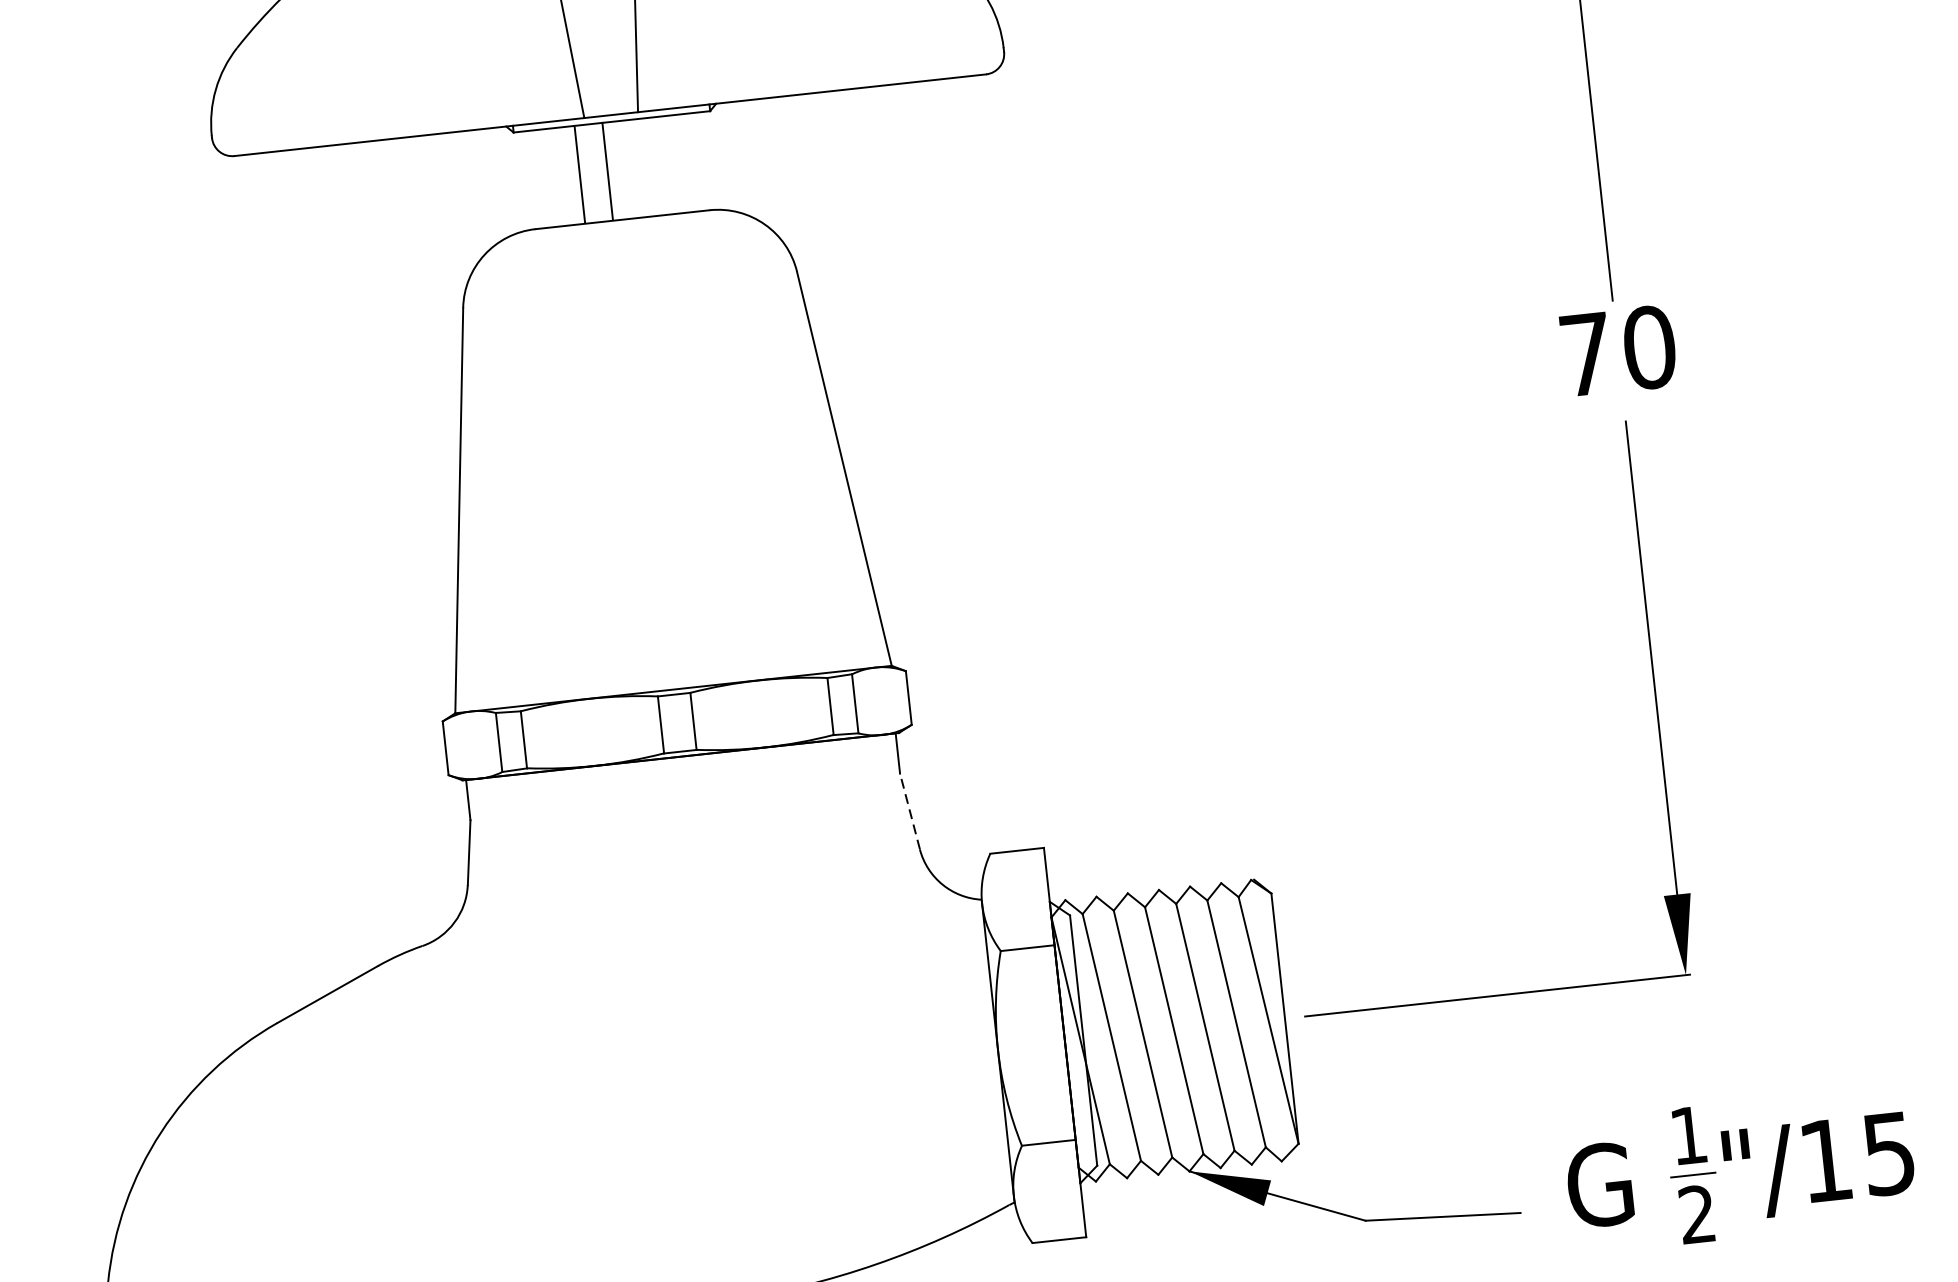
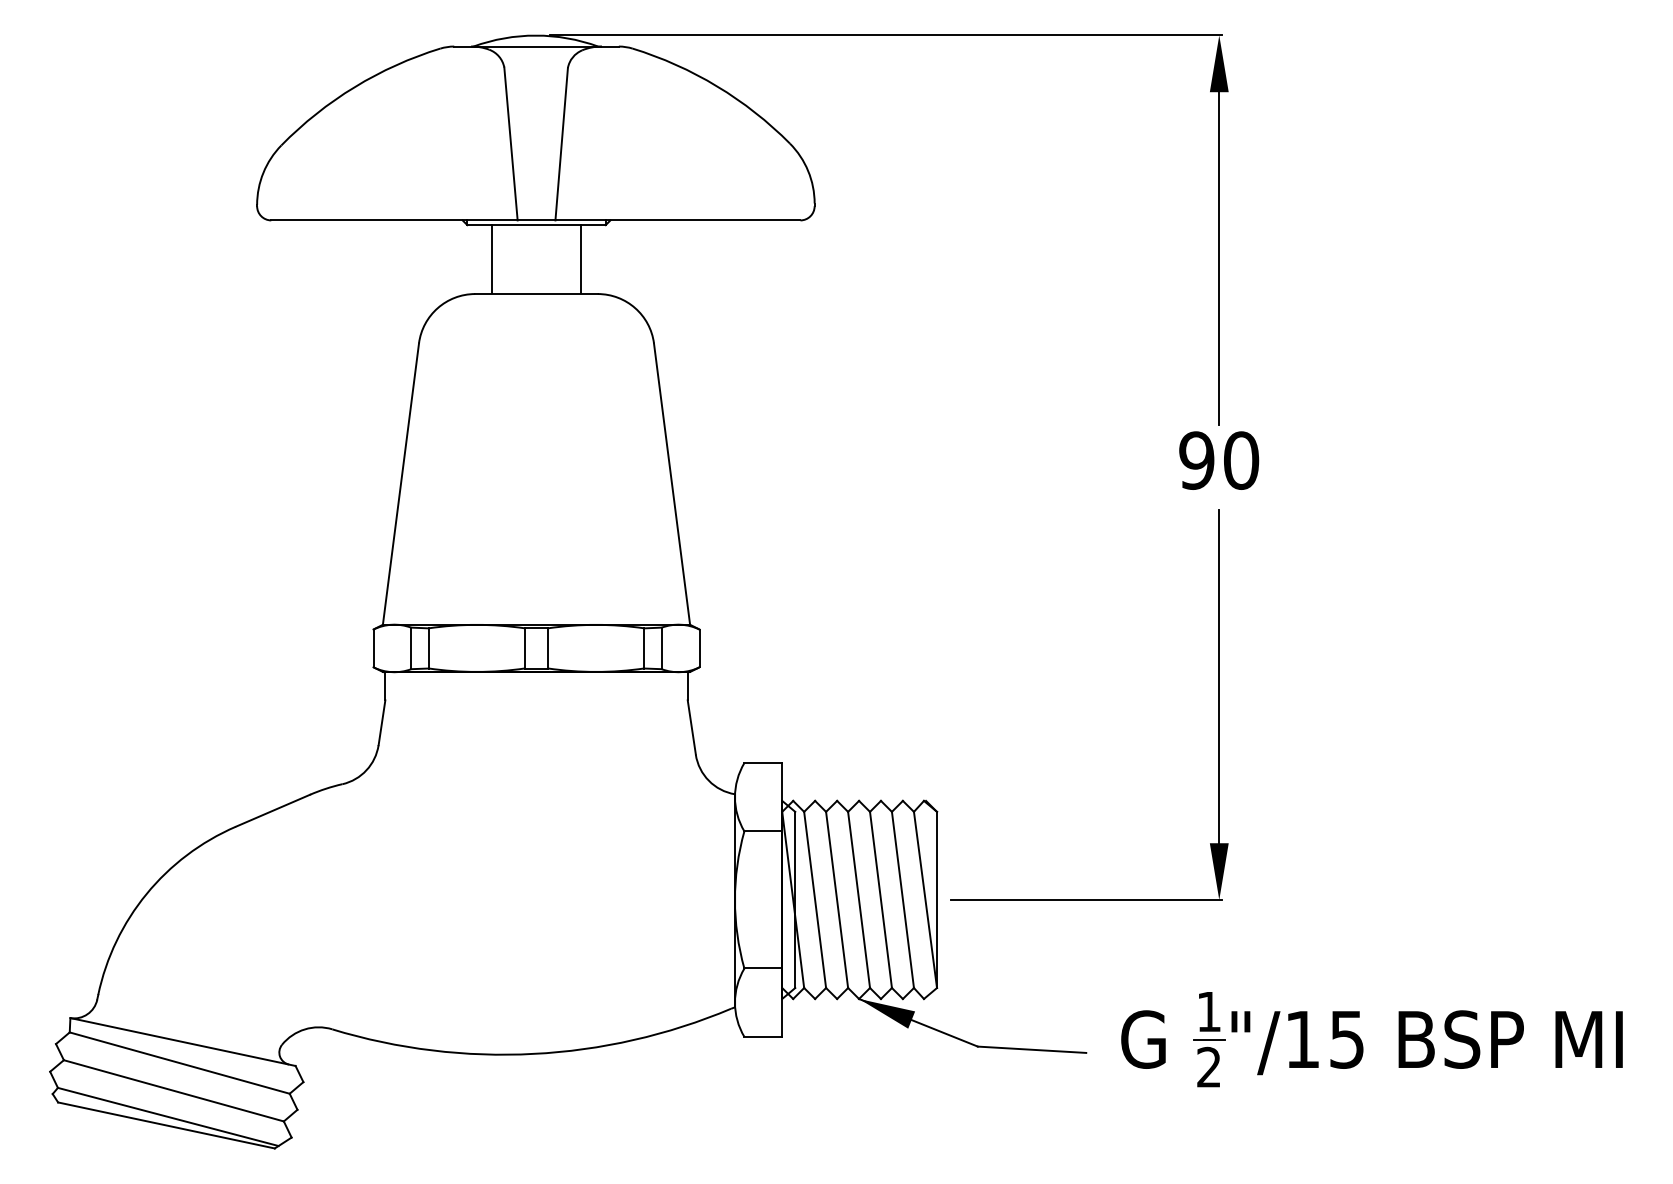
line: (607, 171) -> (491, 259), moved
line: (580, 174) -> (581, 259), moved
text: (1585, 354) -> (1196, 460), 70 -> 90
line: (909, 811) -> (691, 727), dashed -> solid

